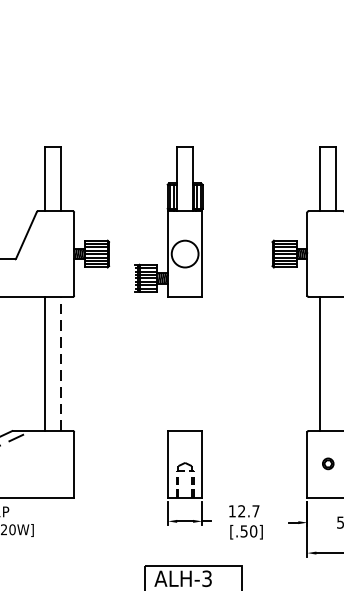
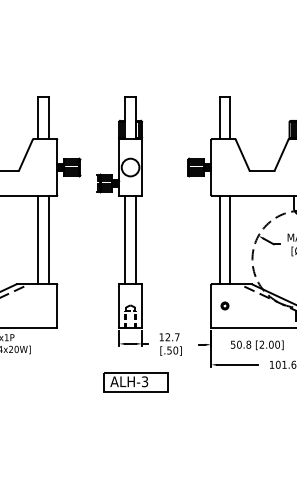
line: (60, 363) -> (48, 239), dashed -> solid
line: (177, 363) -> (125, 239), added
line: (192, 363) -> (135, 239), added
line: (336, 363) -> (230, 239), added

